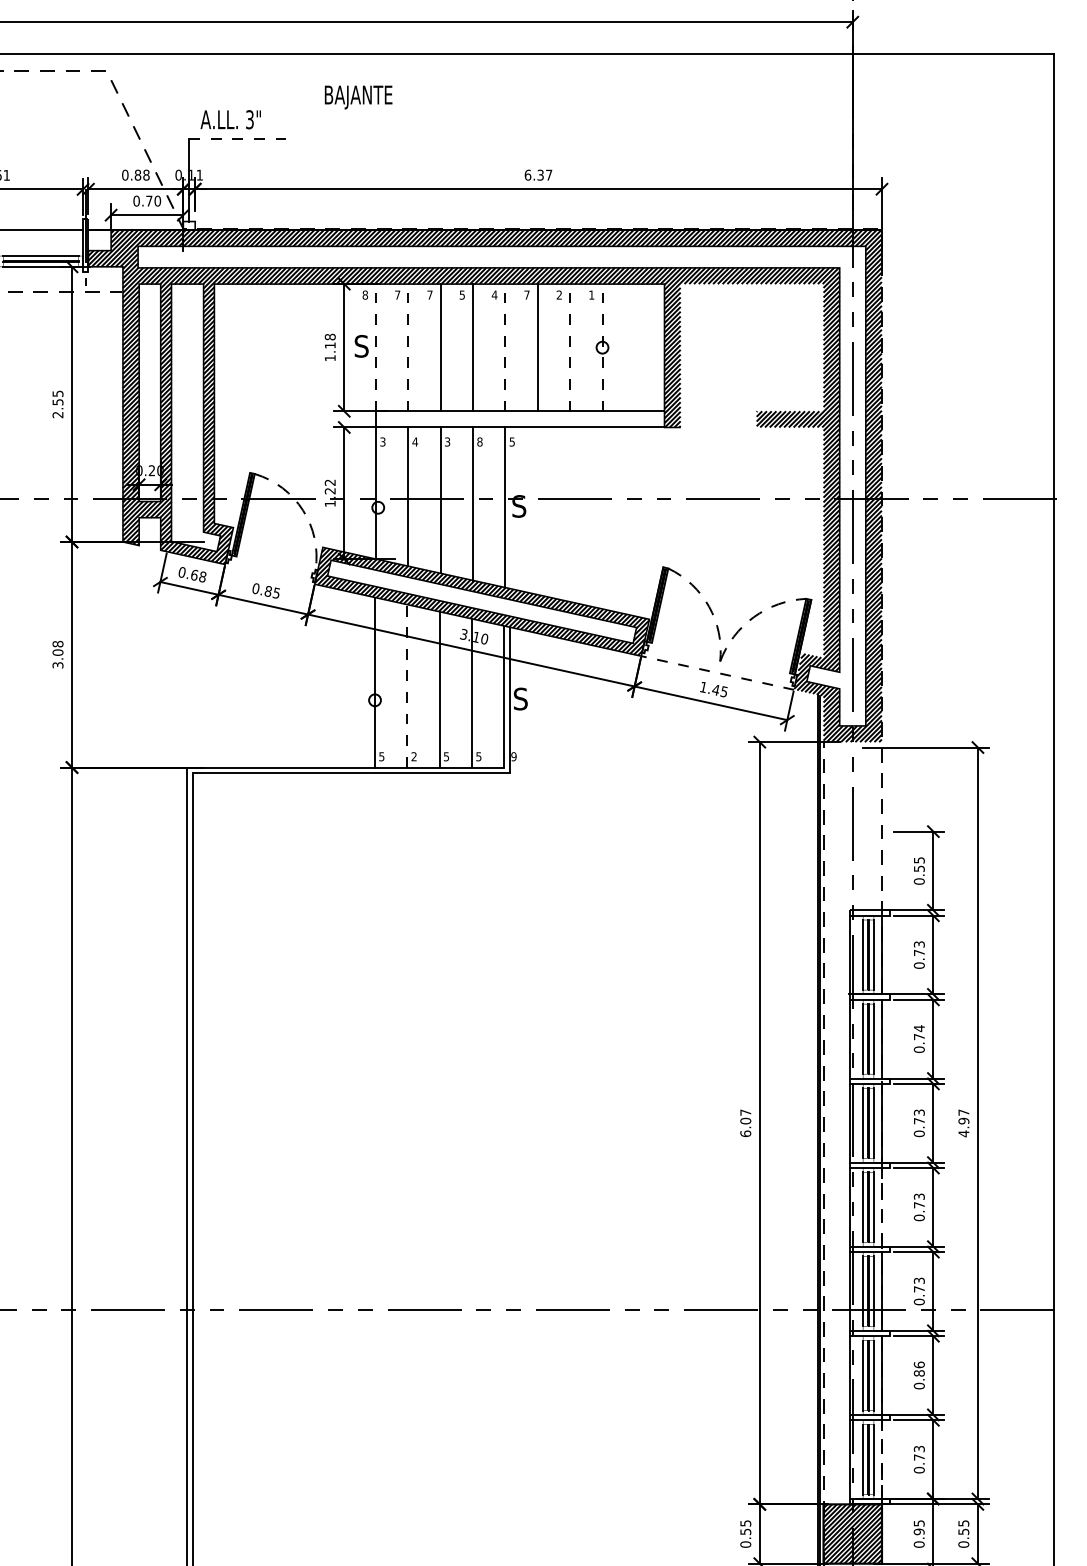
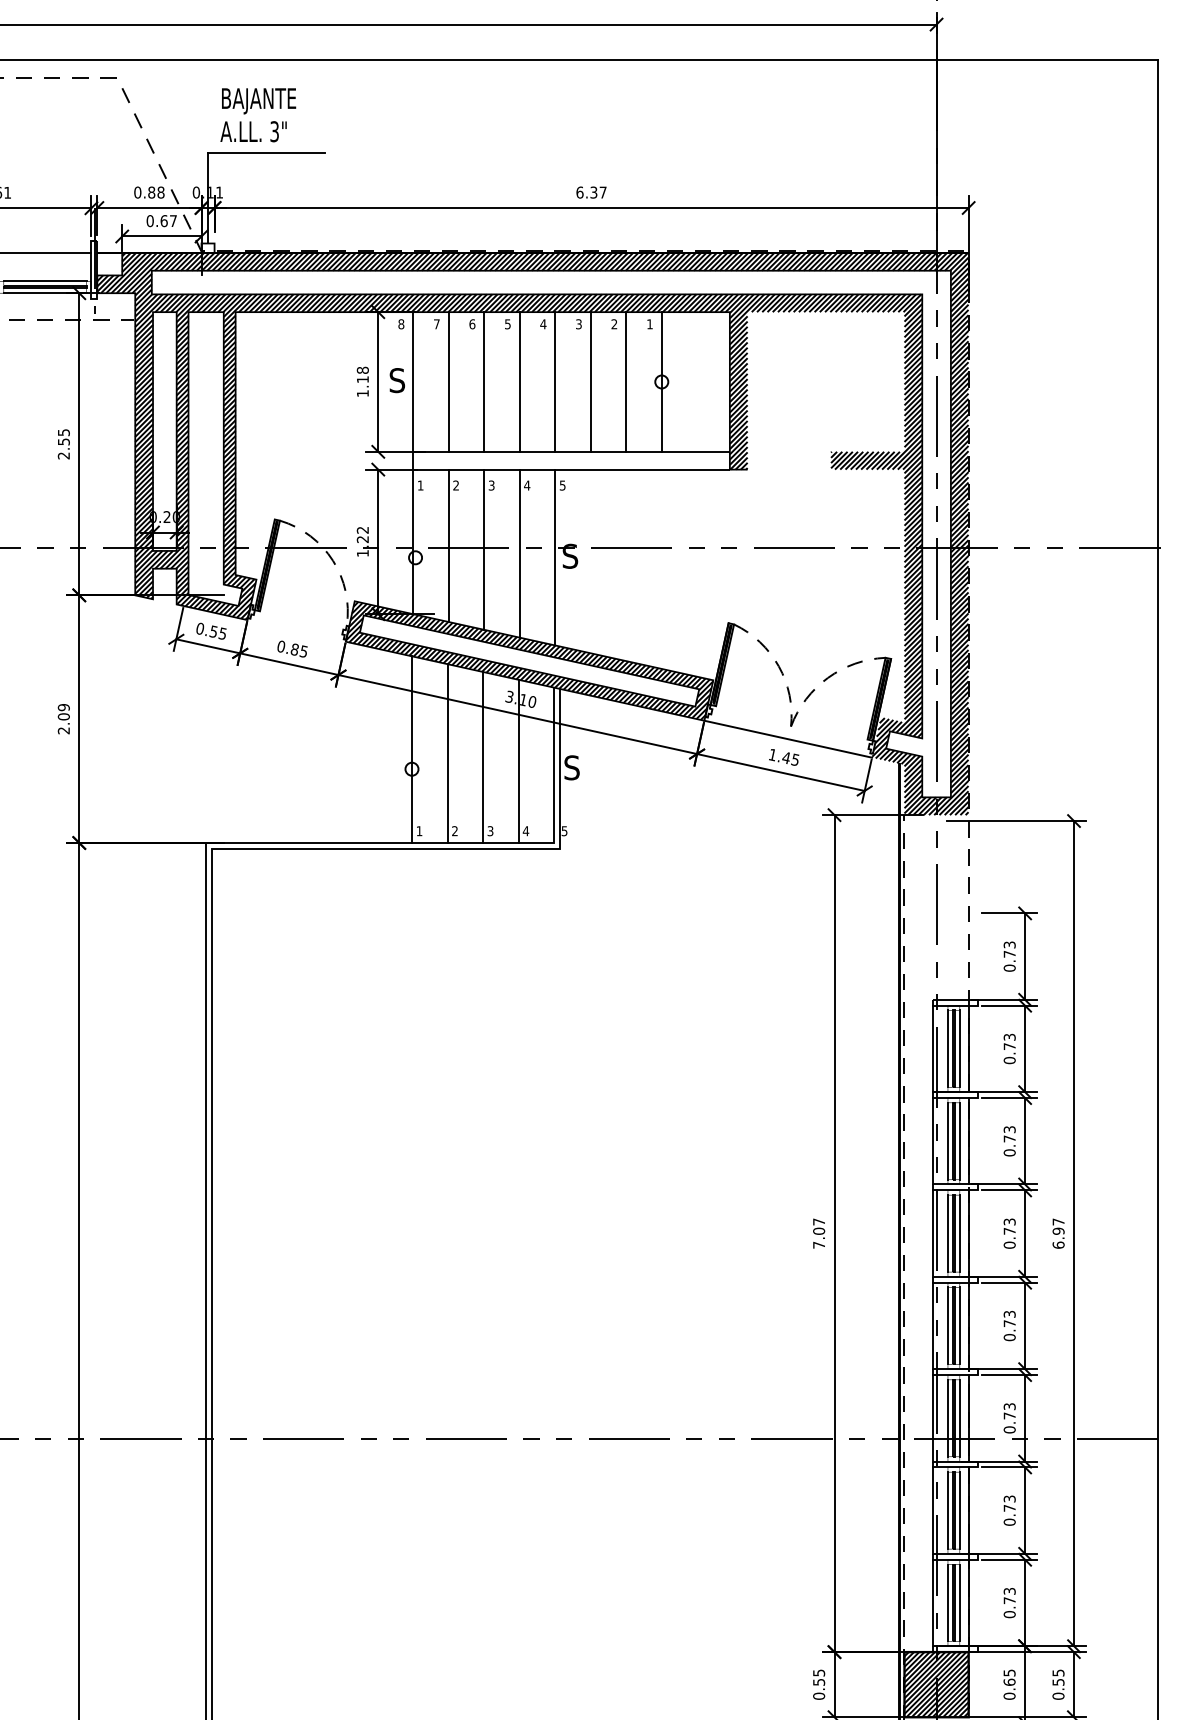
text: (359, 97) -> (259, 101), moved
line: (243, 138) -> (267, 152), dashed -> solid
text: (153, 201) -> (168, 221), 0.70 -> 0.67
text: (430, 295) -> (472, 324), 7 -> 6
text: (526, 295) -> (578, 324), 7 -> 3
line: (376, 348) -> (413, 382), dashed -> solid
line: (408, 348) -> (448, 382), dashed -> solid
line: (505, 348) -> (555, 382), dashed -> solid
line: (570, 348) -> (626, 382), dashed -> solid
line: (602, 348) -> (661, 382), dashed -> solid
text: (382, 441) -> (420, 485), 3 -> 1
text: (415, 441) -> (456, 485), 4 -> 2
text: (480, 441) -> (527, 485), 8 -> 4
text: (197, 575) -> (217, 632), 0.68 -> 0.55
text: (57, 655) -> (63, 719), 3.08 -> 2.09
line: (717, 673) -> (788, 739), dashed -> solid
line: (407, 686) -> (447, 753), dashed -> solid
text: (446, 756) -> (490, 830), 5 -> 3
text: (513, 756) -> (564, 830), 9 -> 5
text: (381, 757) -> (419, 831), 5 -> 1
text: (478, 757) -> (525, 831), 5 -> 4
text: (919, 864) -> (1009, 949), 0.55 -> 0.73
text: (919, 1028) -> (1009, 1129), 0.74 -> 0.73
text: (746, 1133) -> (819, 1244), 6.07 -> 7.07
text: (963, 1134) -> (1058, 1245), 4.97 -> 6.97
line: (881, 1207) -> (968, 1326), dashed -> solid
text: (919, 1369) -> (1009, 1503), 0.86 -> 0.73
line: (881, 1460) -> (968, 1603), dashed -> solid
text: (919, 1531) -> (1009, 1681), 0.95 -> 0.65

